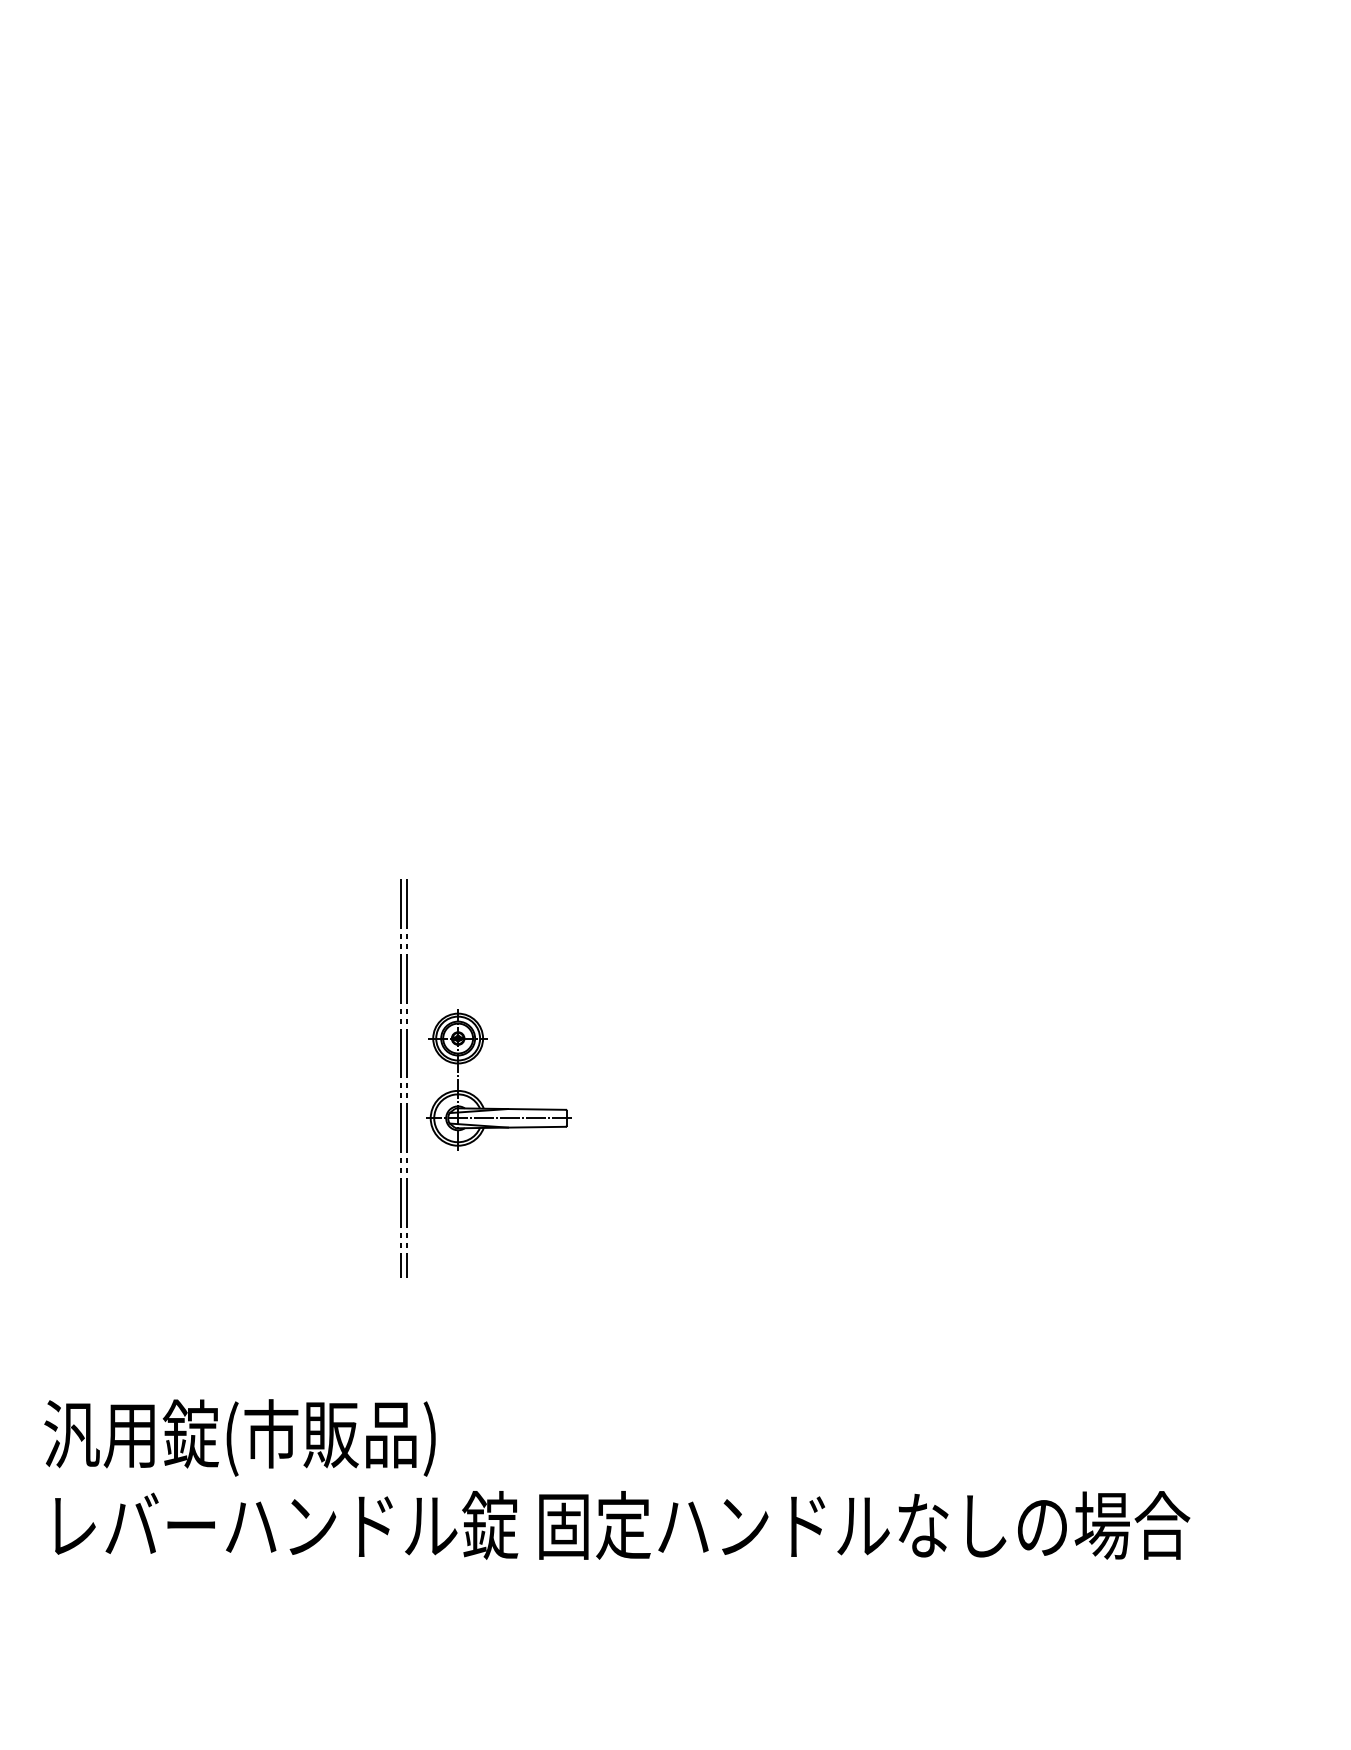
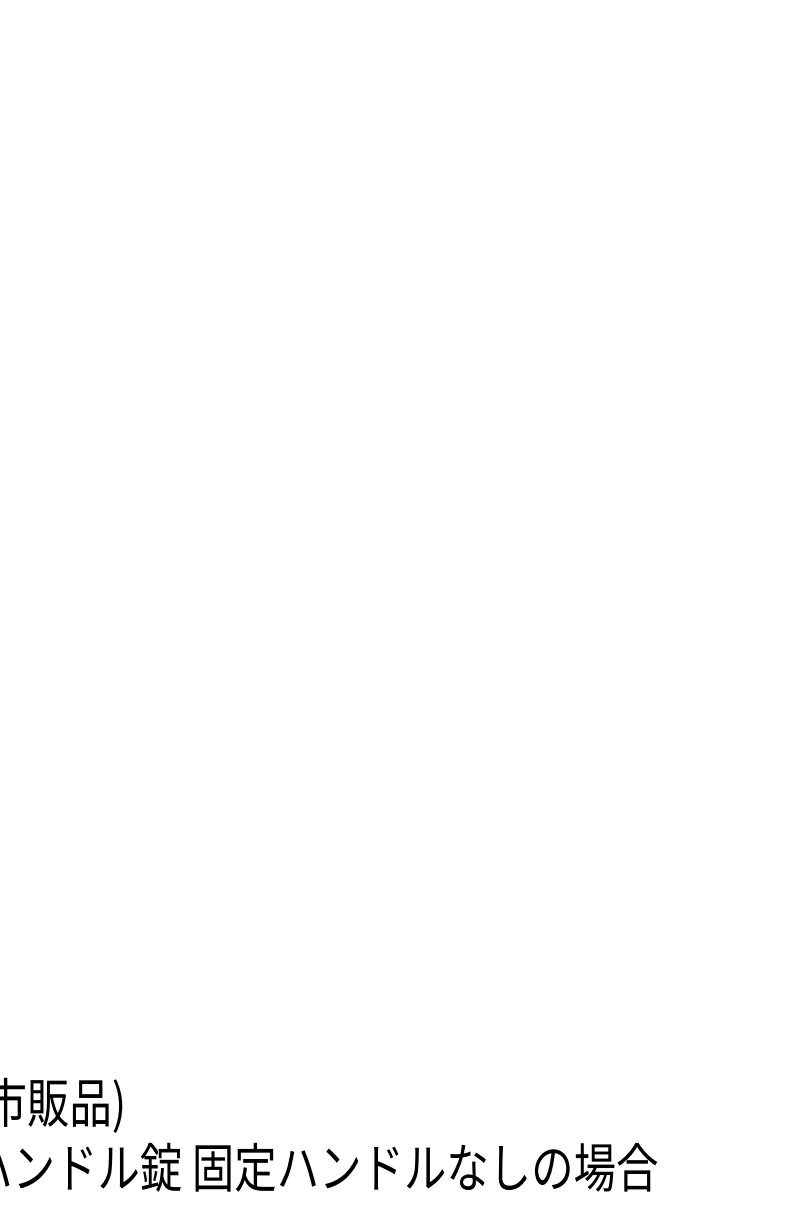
part: (403, 1078) -> (99, 850), removed
part: (478, 1098) -> (152, 864), removed

